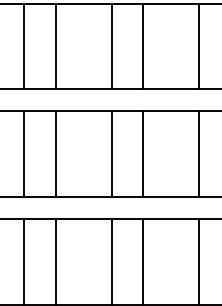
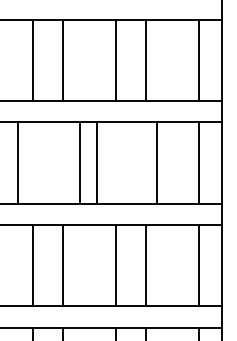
line: (24, 153) -> (17, 162), moved
line: (55, 153) -> (79, 162), moved
line: (111, 153) -> (96, 162), moved
line: (142, 153) -> (156, 162), moved

